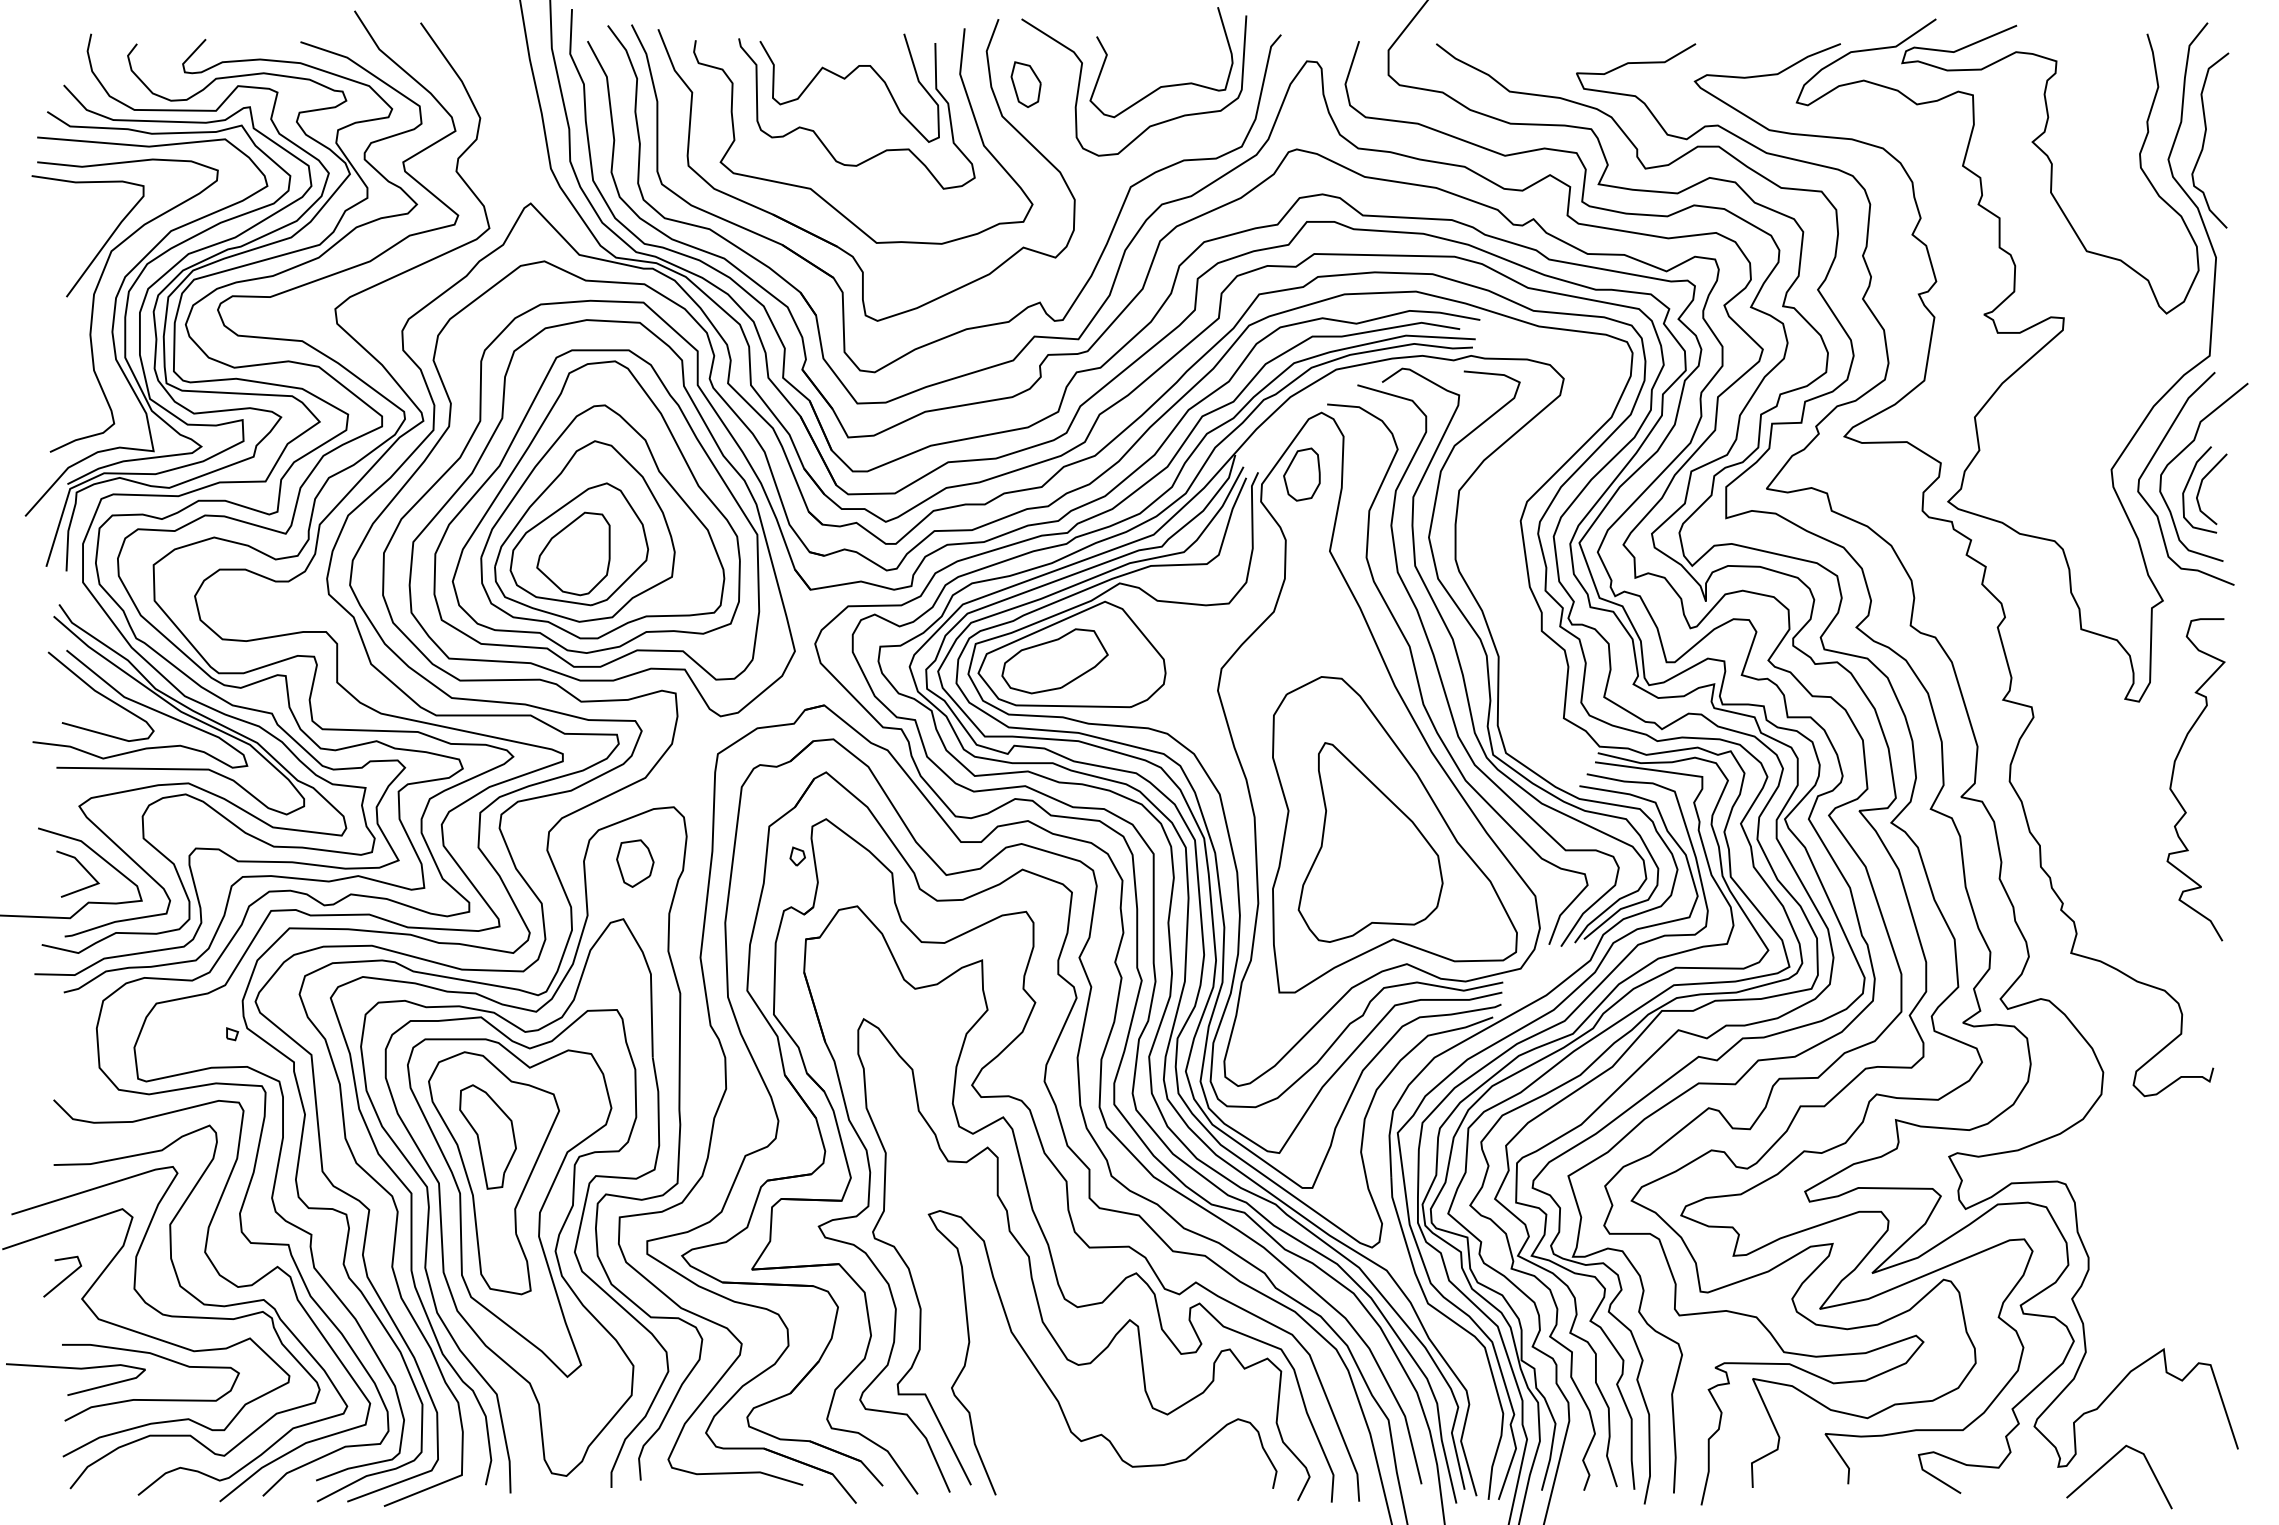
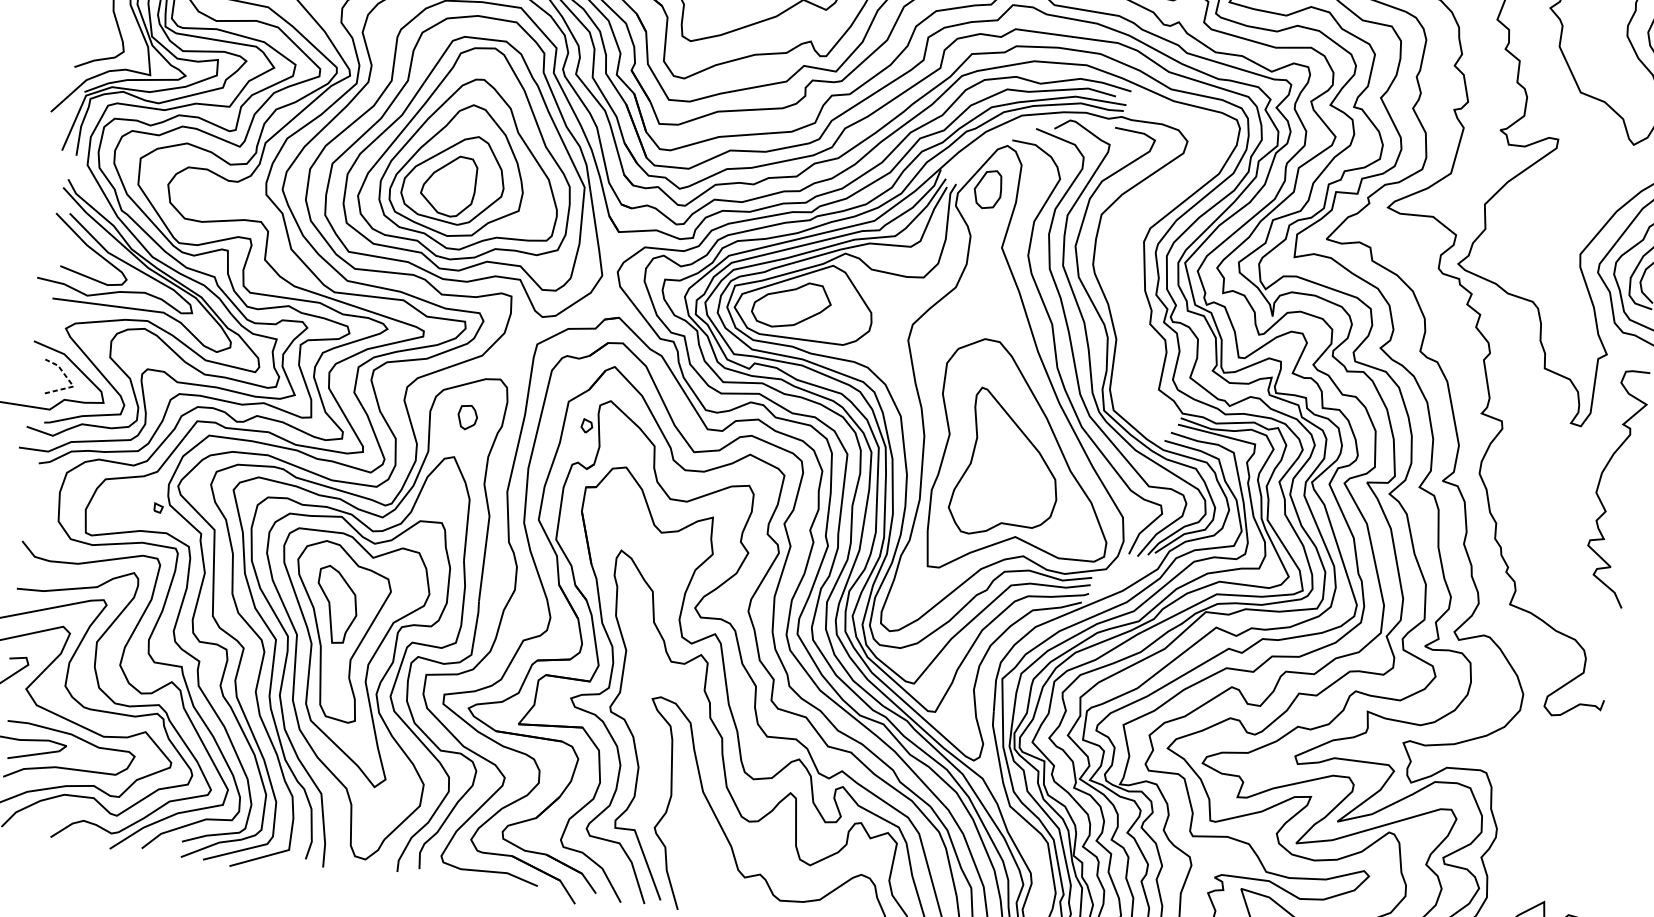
part: (635, 863) -> (467, 417), size x0.7
line: (93, 877) -> (70, 381), solid -> dashed

